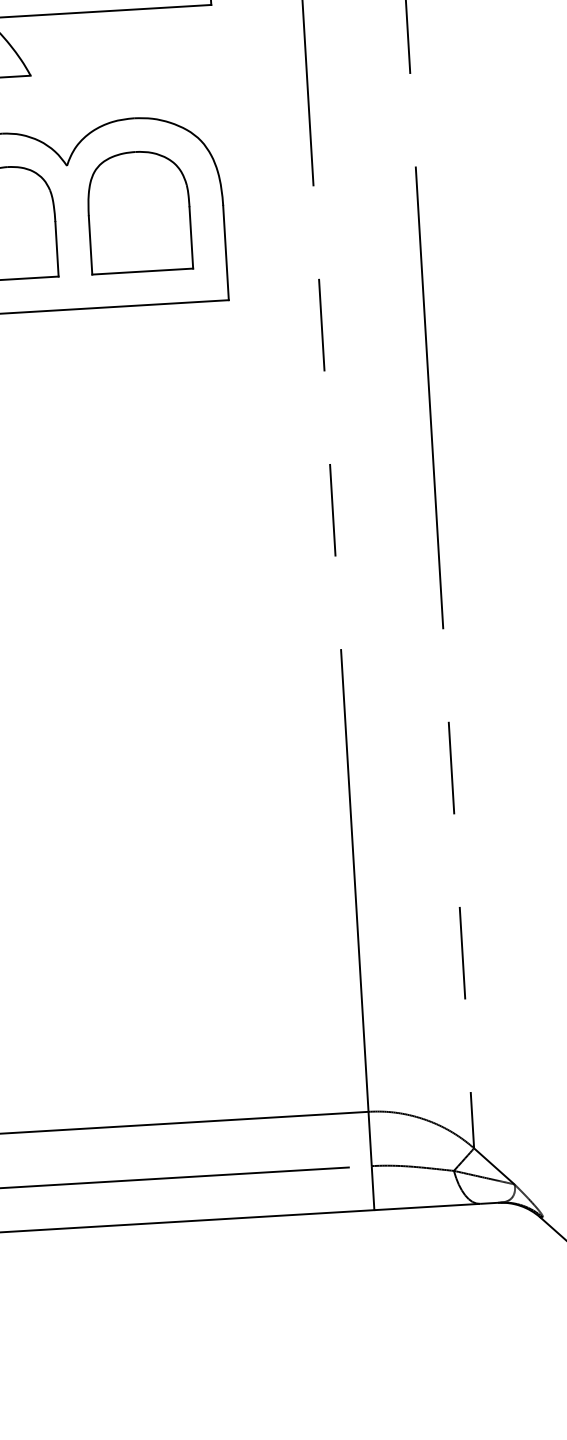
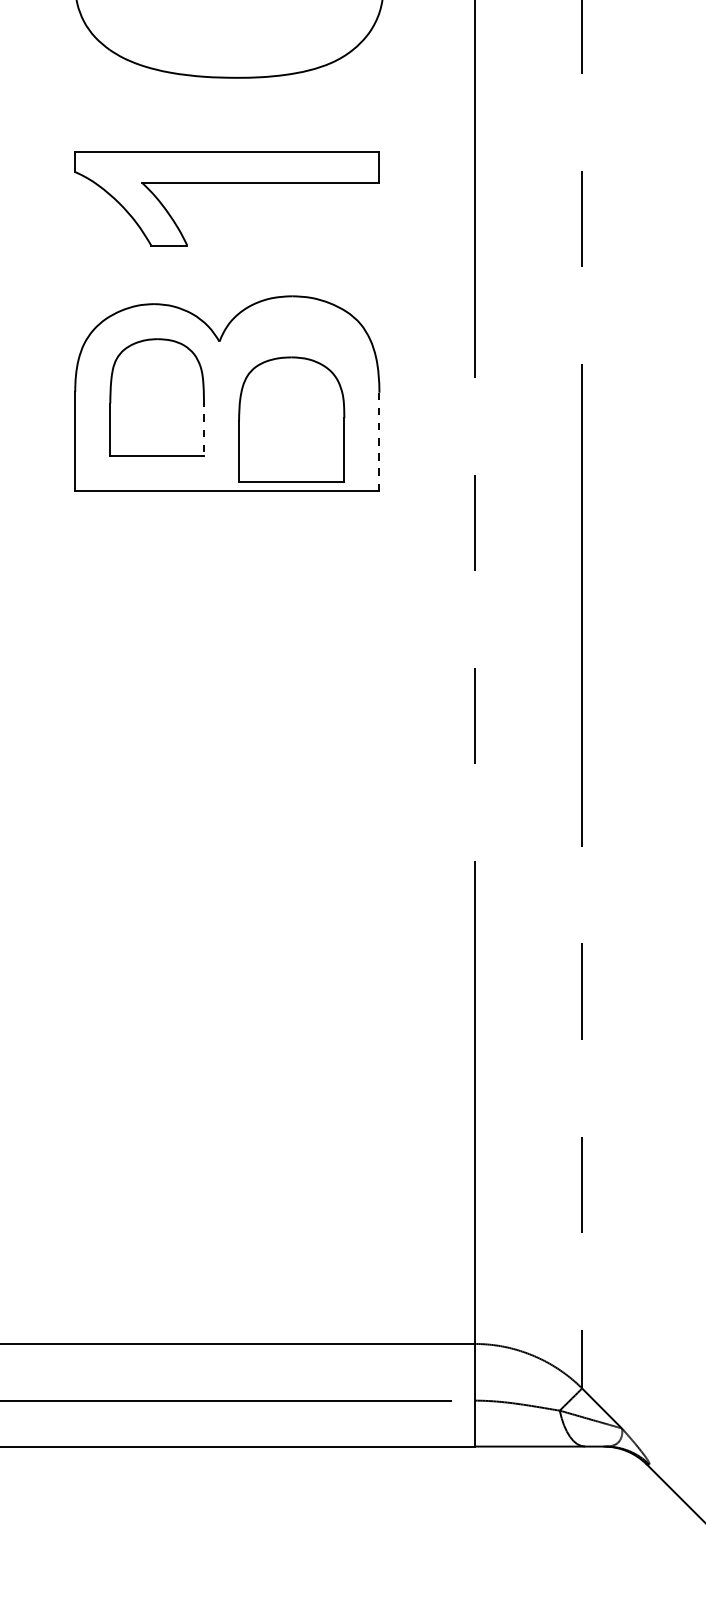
part: (138, 211) -> (291, 419), moved
line: (56, 250) -> (203, 428), solid -> dashed
line: (226, 252) -> (379, 441), solid -> dashed

